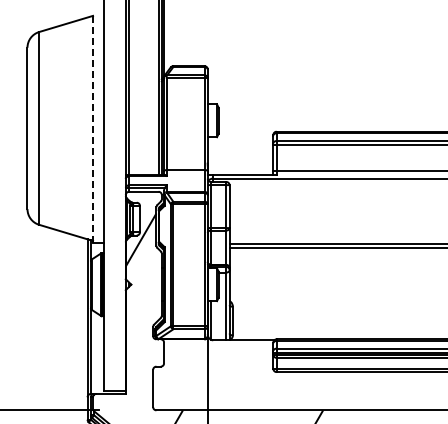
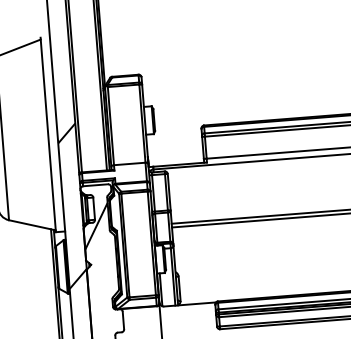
line: (93, 128) -> (48, 134), dashed -> solid
hatch: (114, 214) -> (72, 206), added

